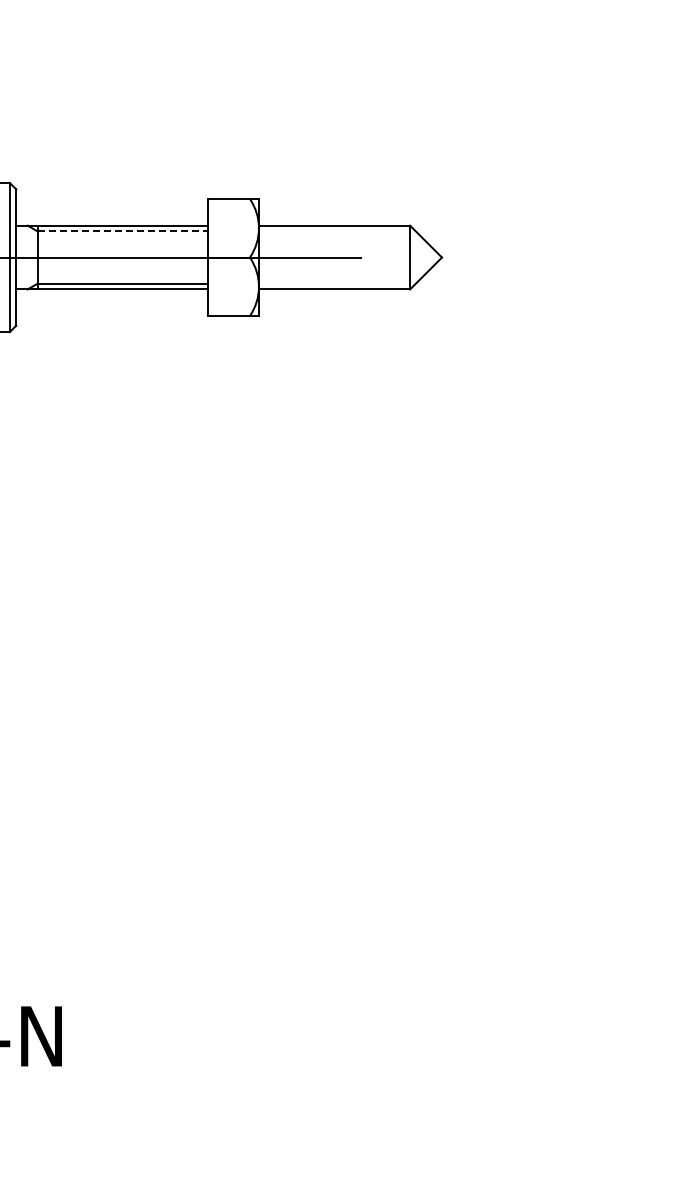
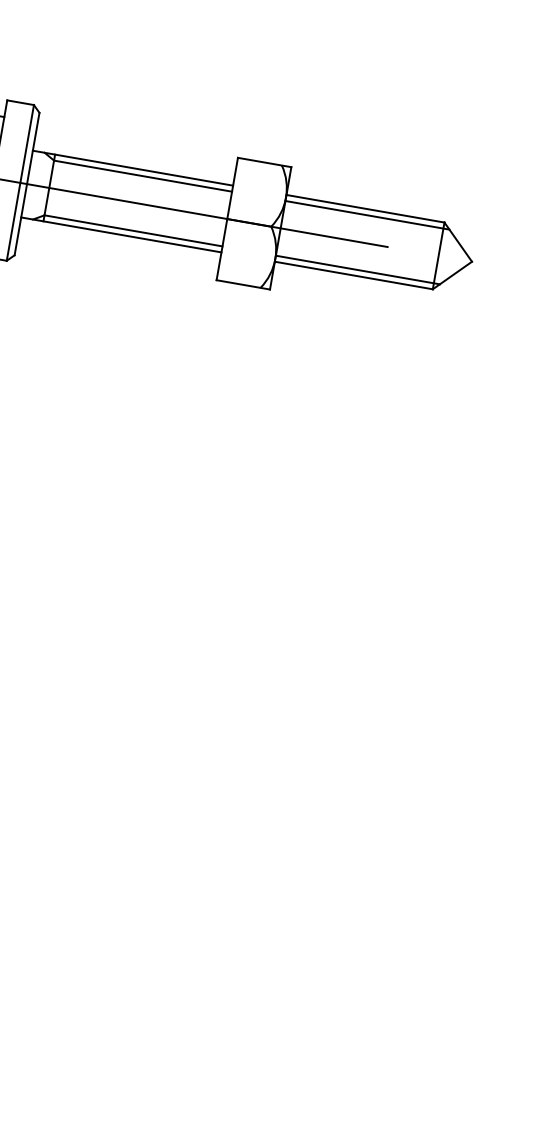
line: (123, 231) -> (143, 176), dashed -> solid
line: (336, 231) -> (366, 215), added
line: (336, 283) -> (356, 269), added

